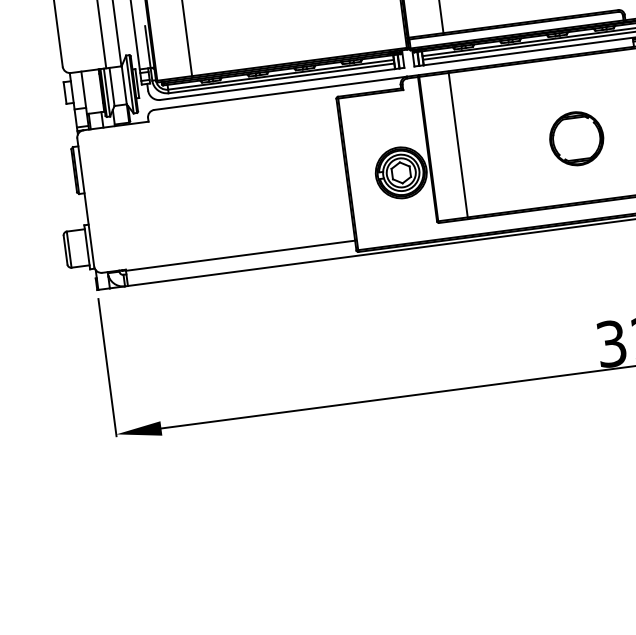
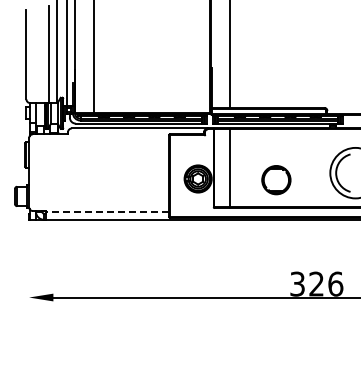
part: (576, 139) -> (276, 180), moved
line: (240, 255) -> (107, 211), solid -> dashed
line: (108, 367) -> (29, 261), removed

